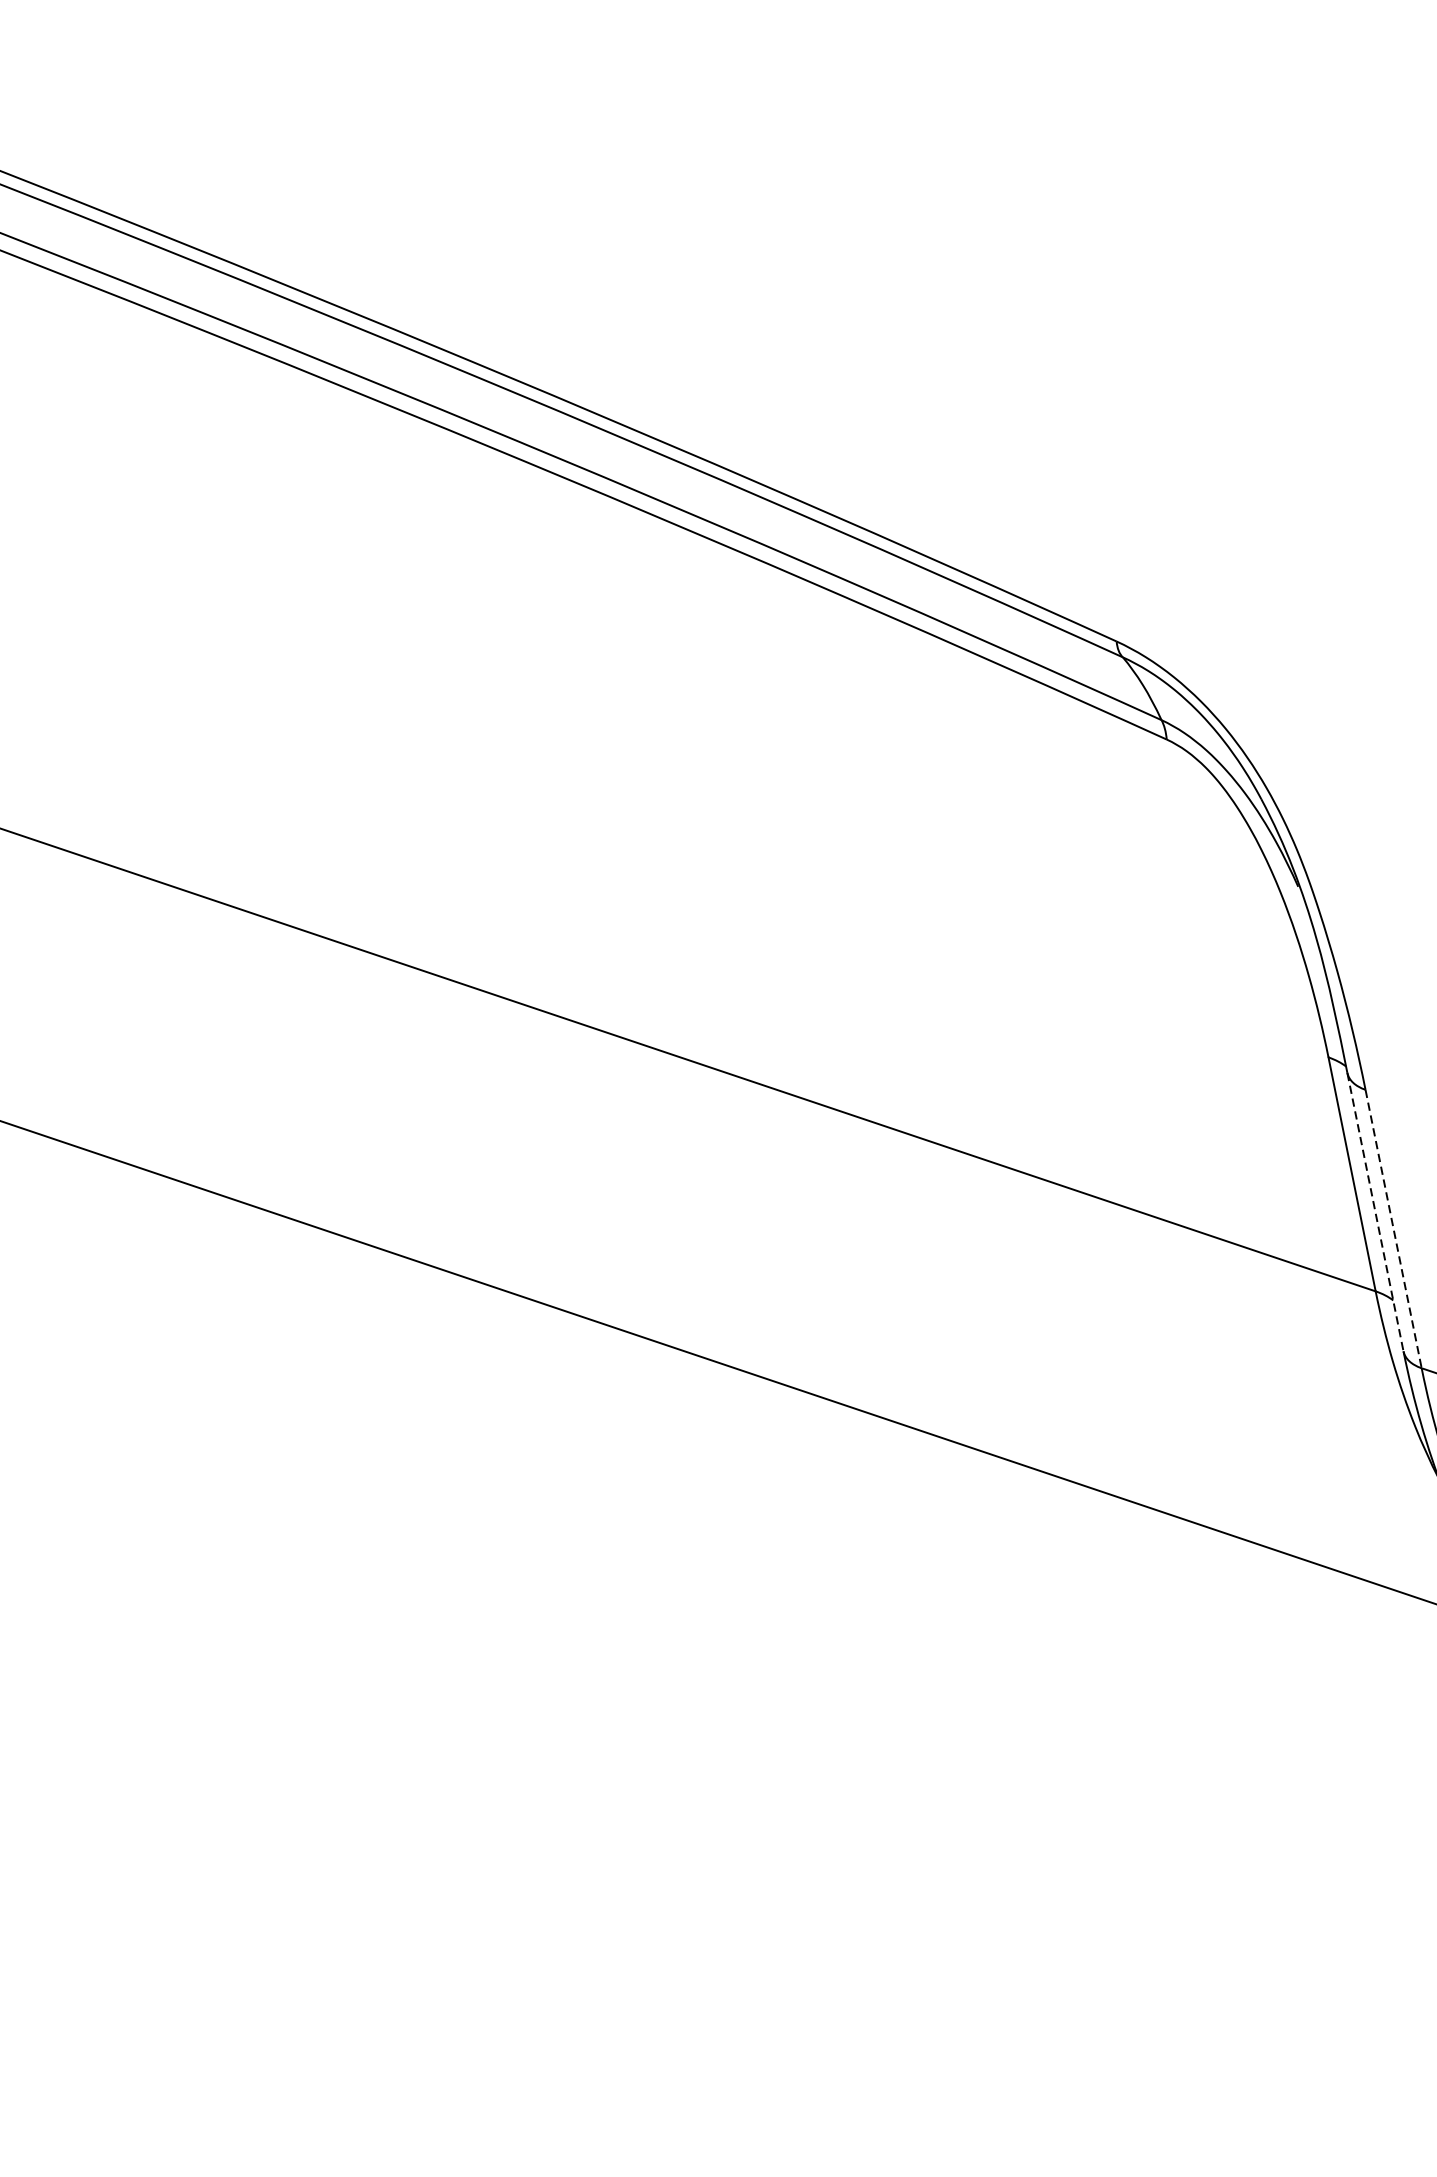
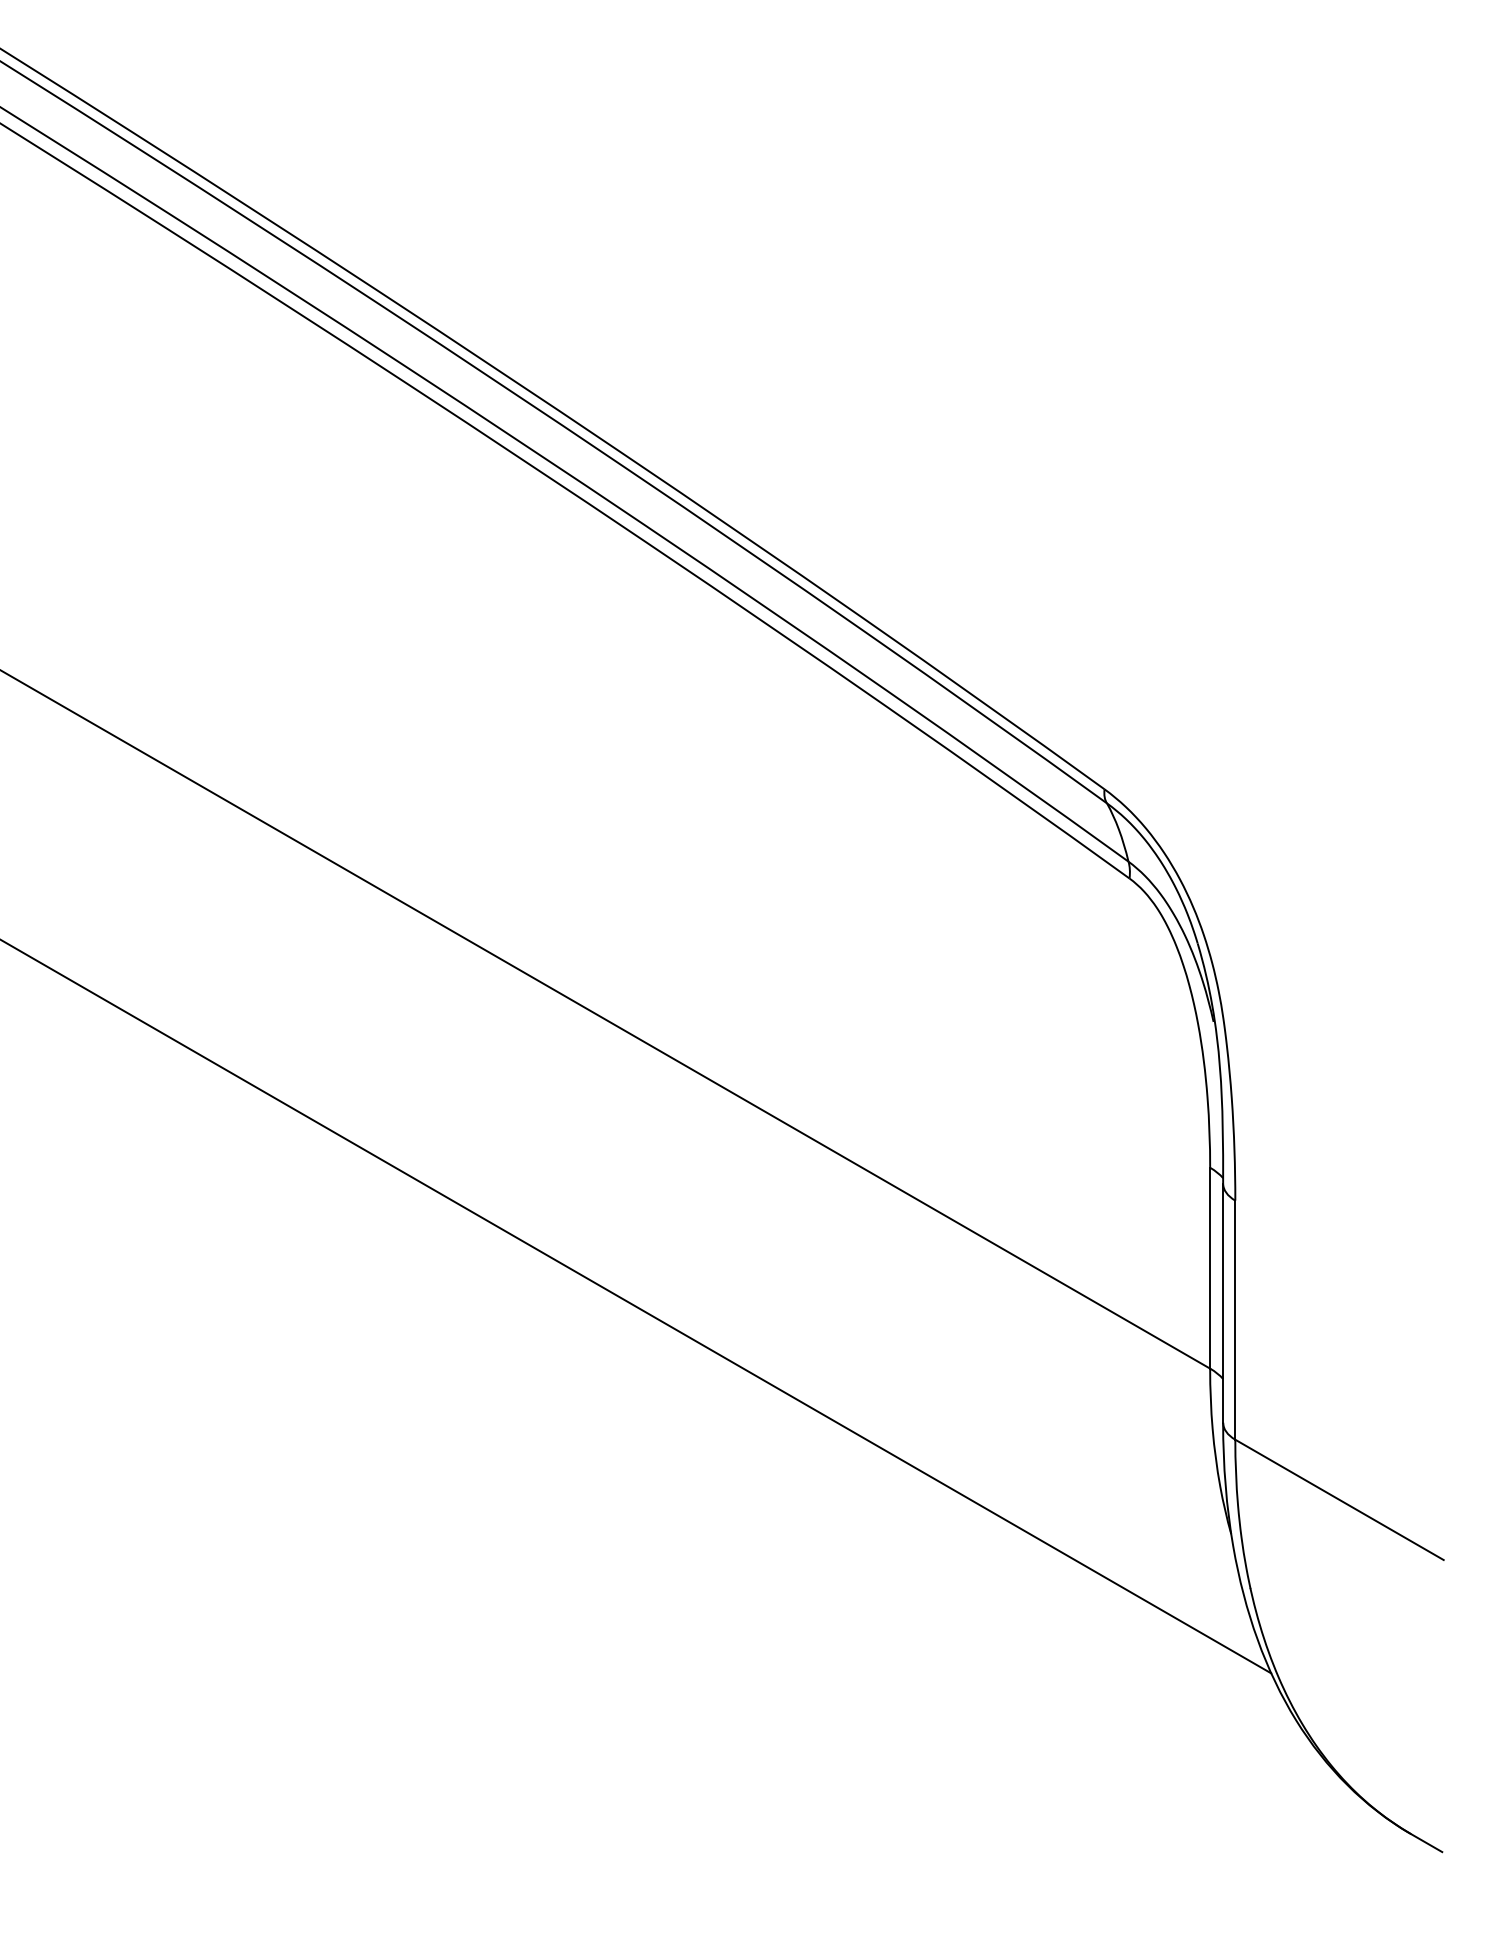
line: (1375, 1212) -> (1223, 1303), dashed -> solid
line: (1393, 1229) -> (1235, 1320), dashed -> solid

